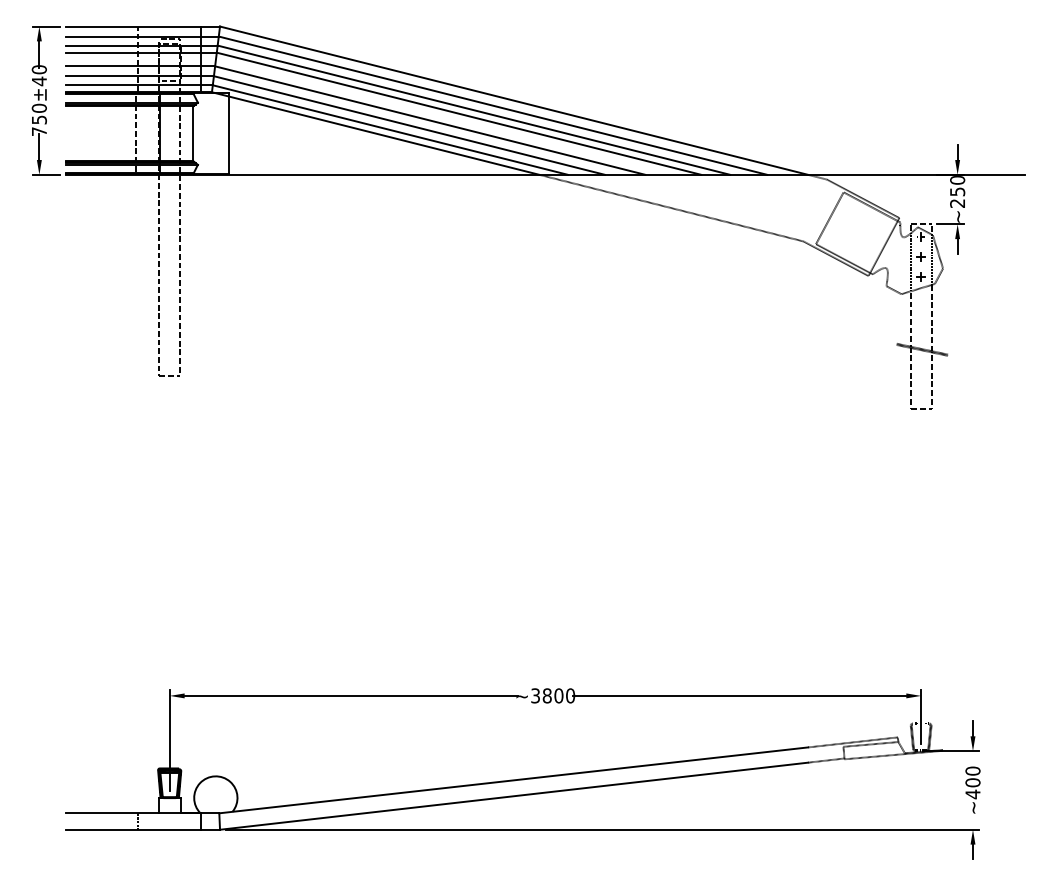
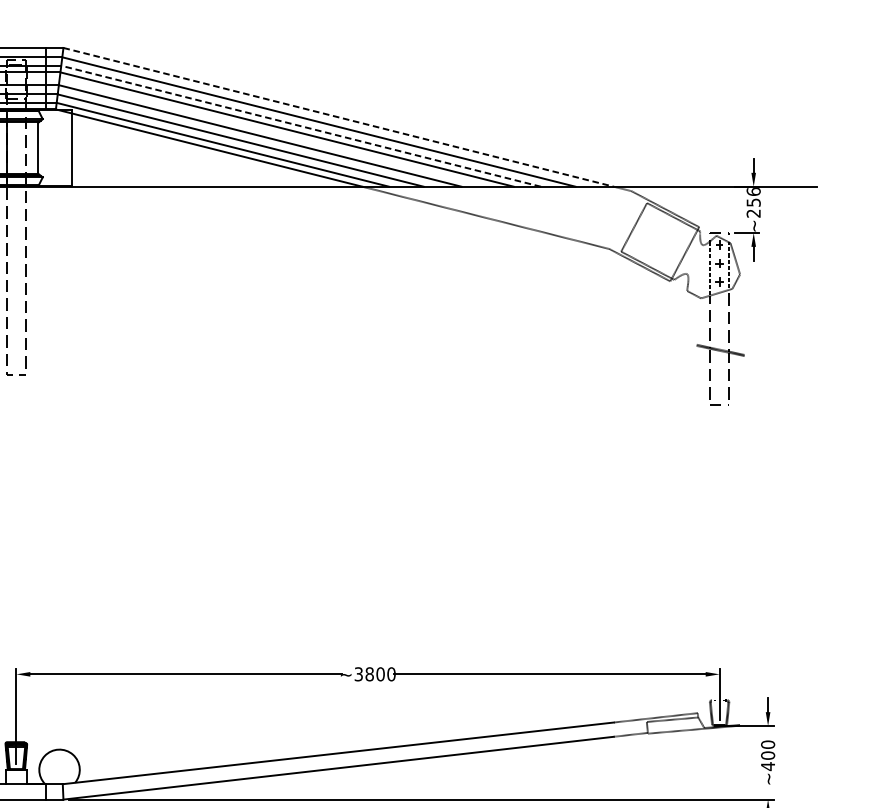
line: (514, 100) -> (339, 117), solid -> dashed
line: (473, 110) -> (300, 126), solid -> dashed
text: (957, 180) -> (753, 192), ~250 -> ~256

